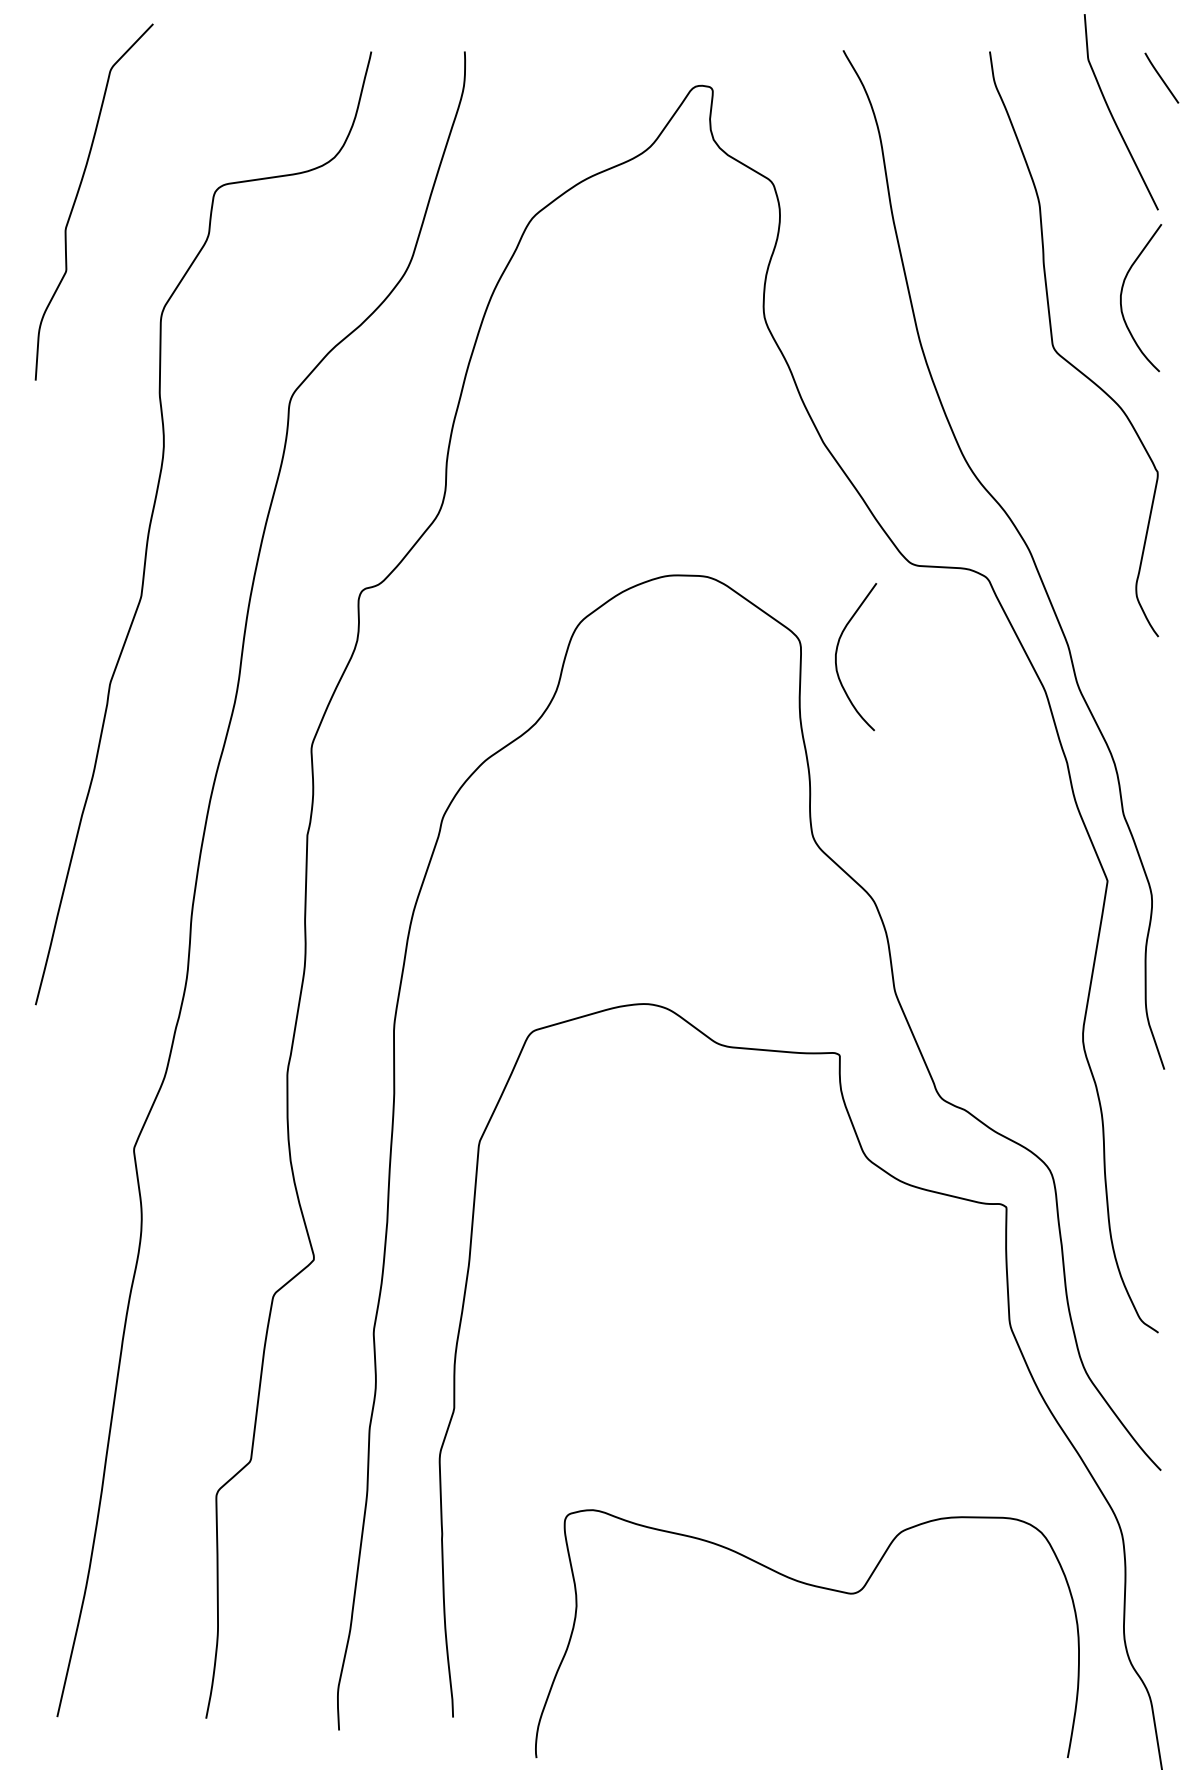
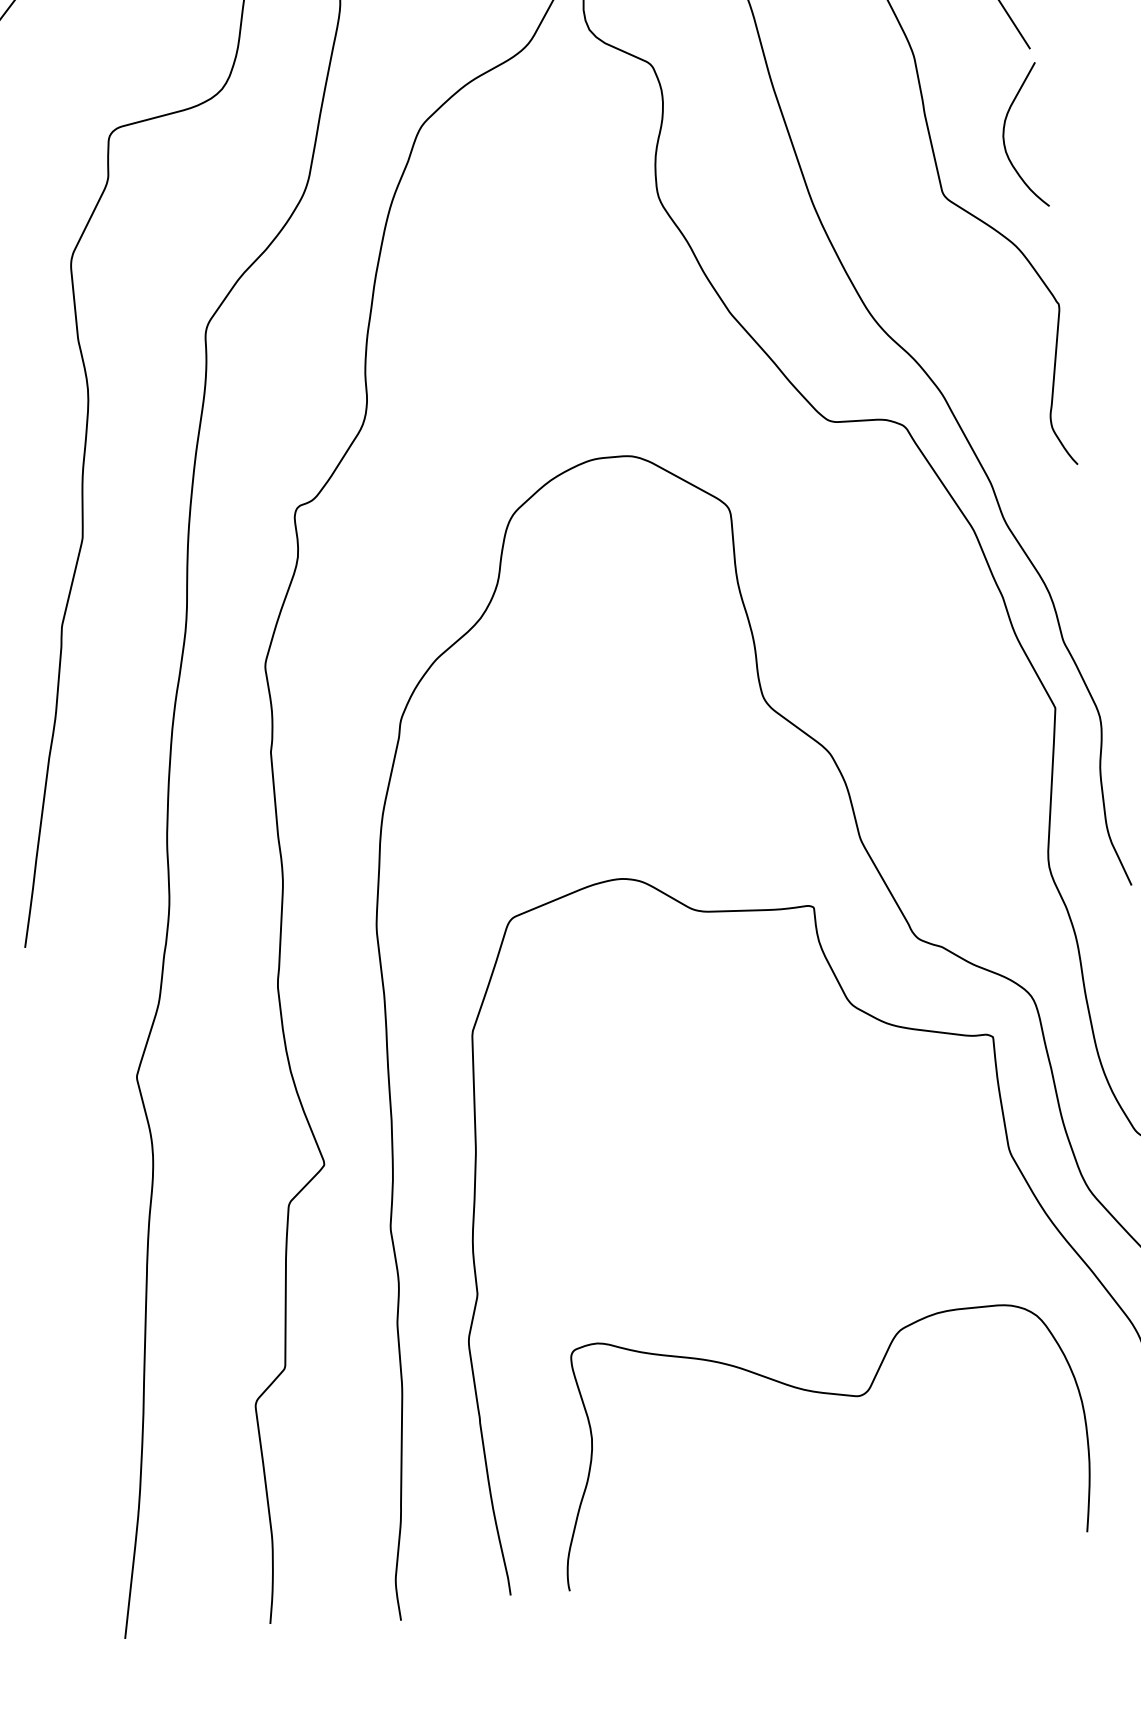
curve: (837, 652) -> (766, 515), removed
curve: (815, 1587) -> (822, 1394), moved

